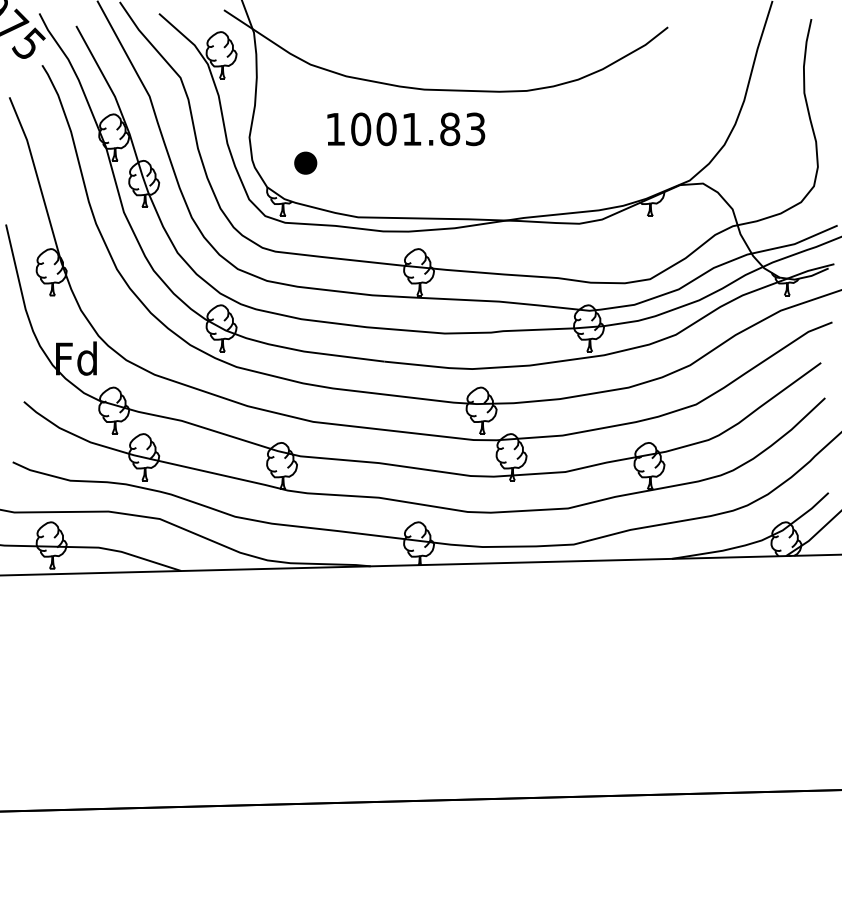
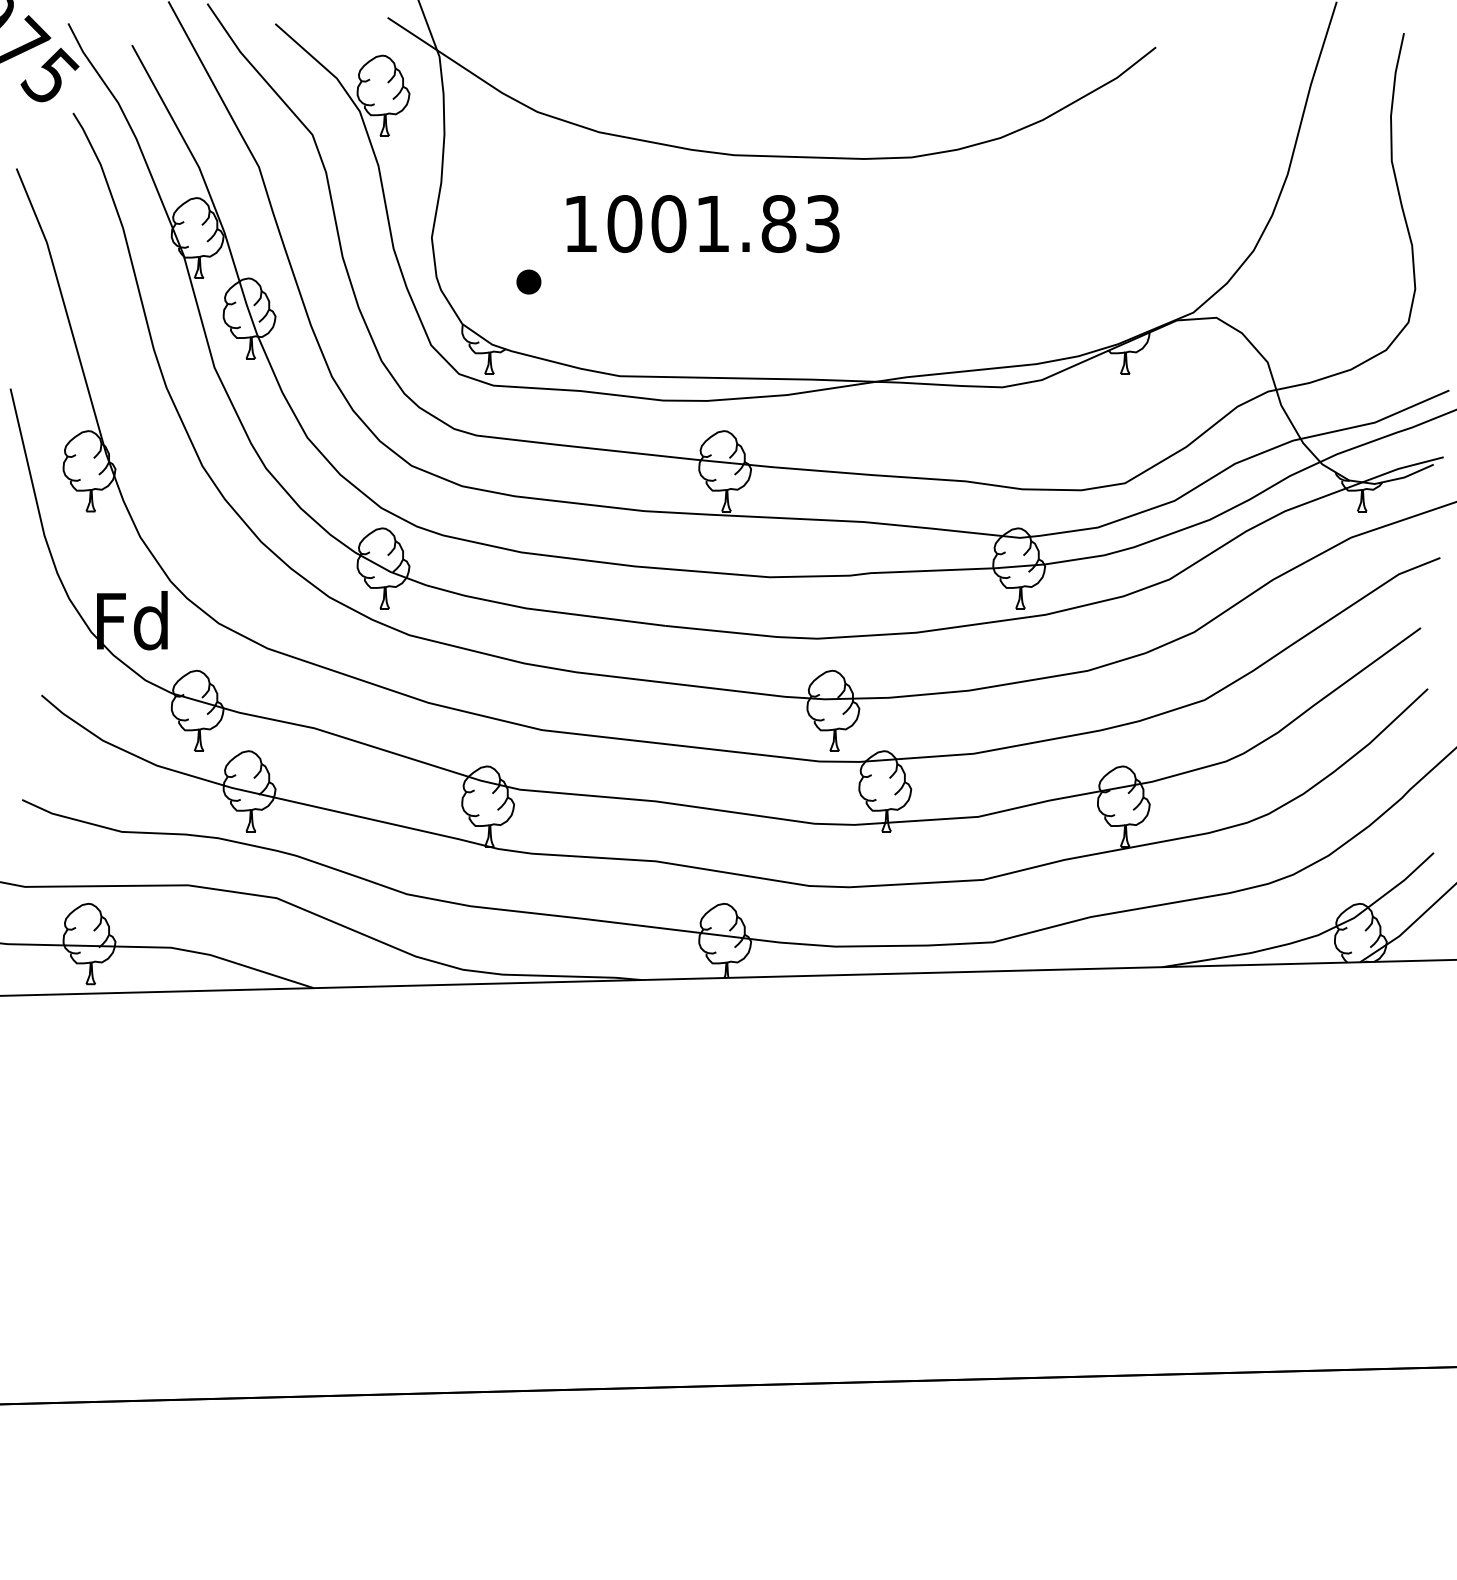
part: (305, 162) -> (528, 281), size x0.62

